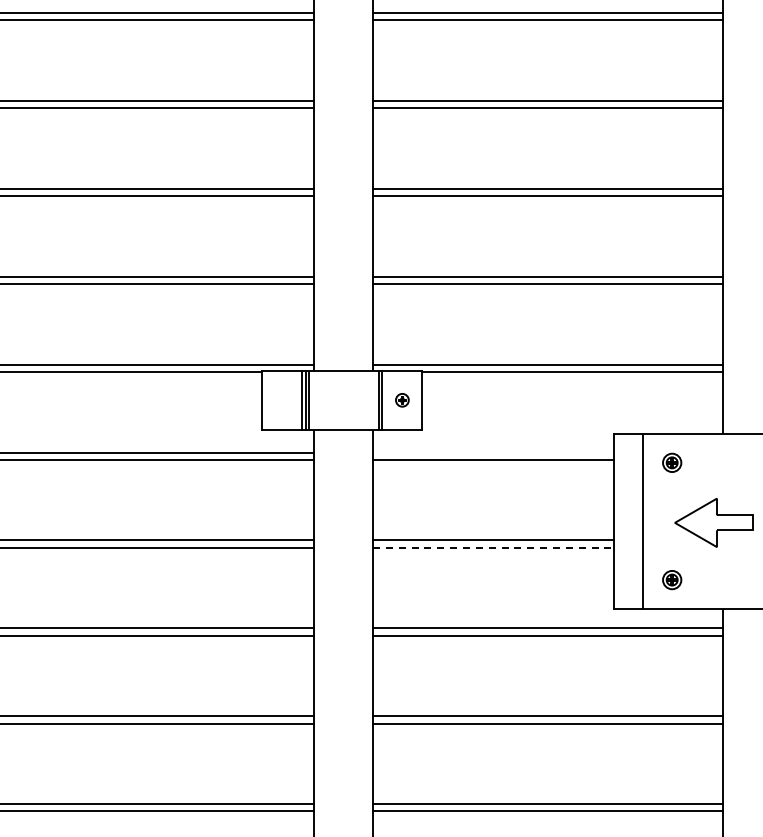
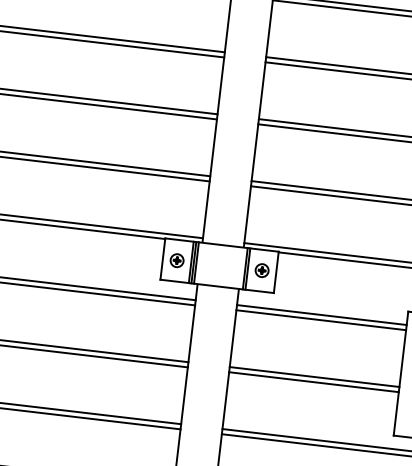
part: (281, 400) -> (176, 260), added
part: (402, 400) -> (262, 270), size x1.43
line: (492, 452) -> (321, 314), added
line: (493, 547) -> (314, 382), dashed -> solid

